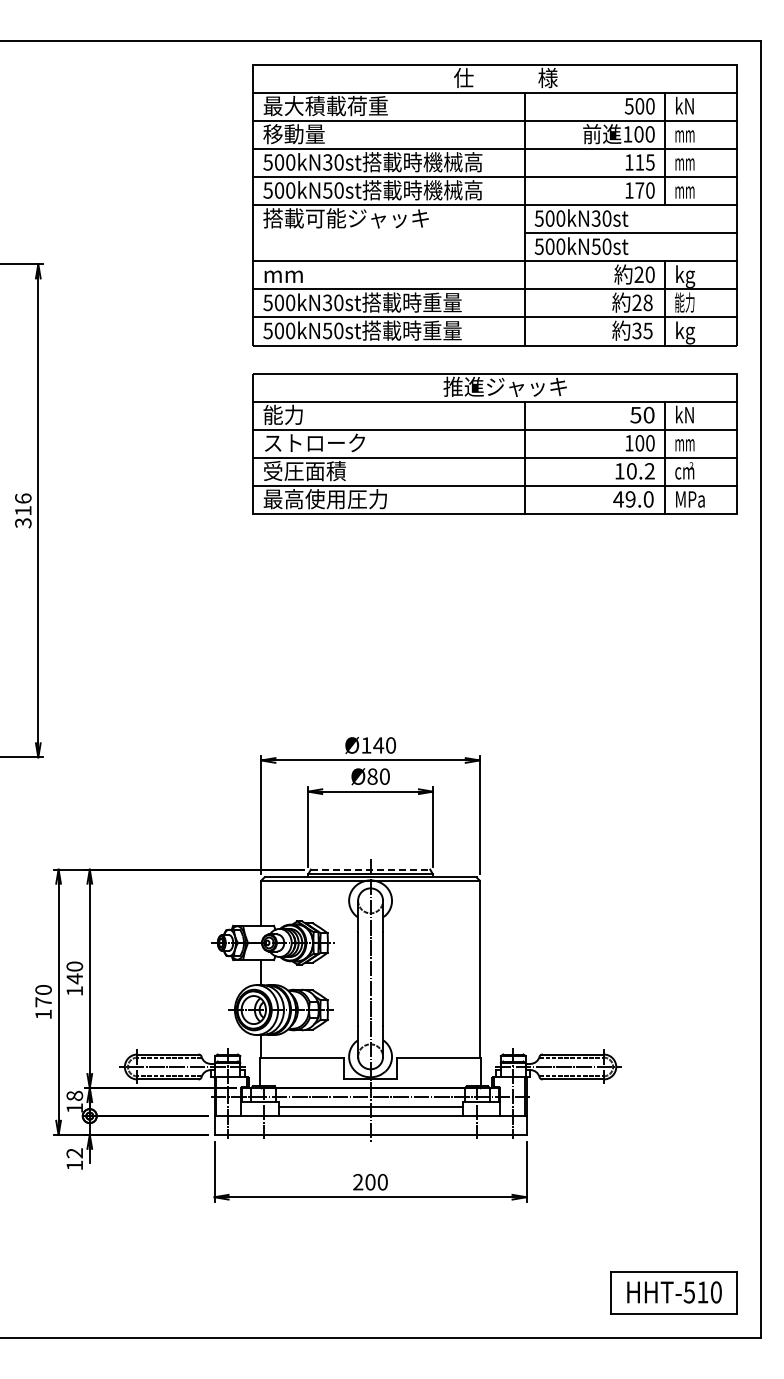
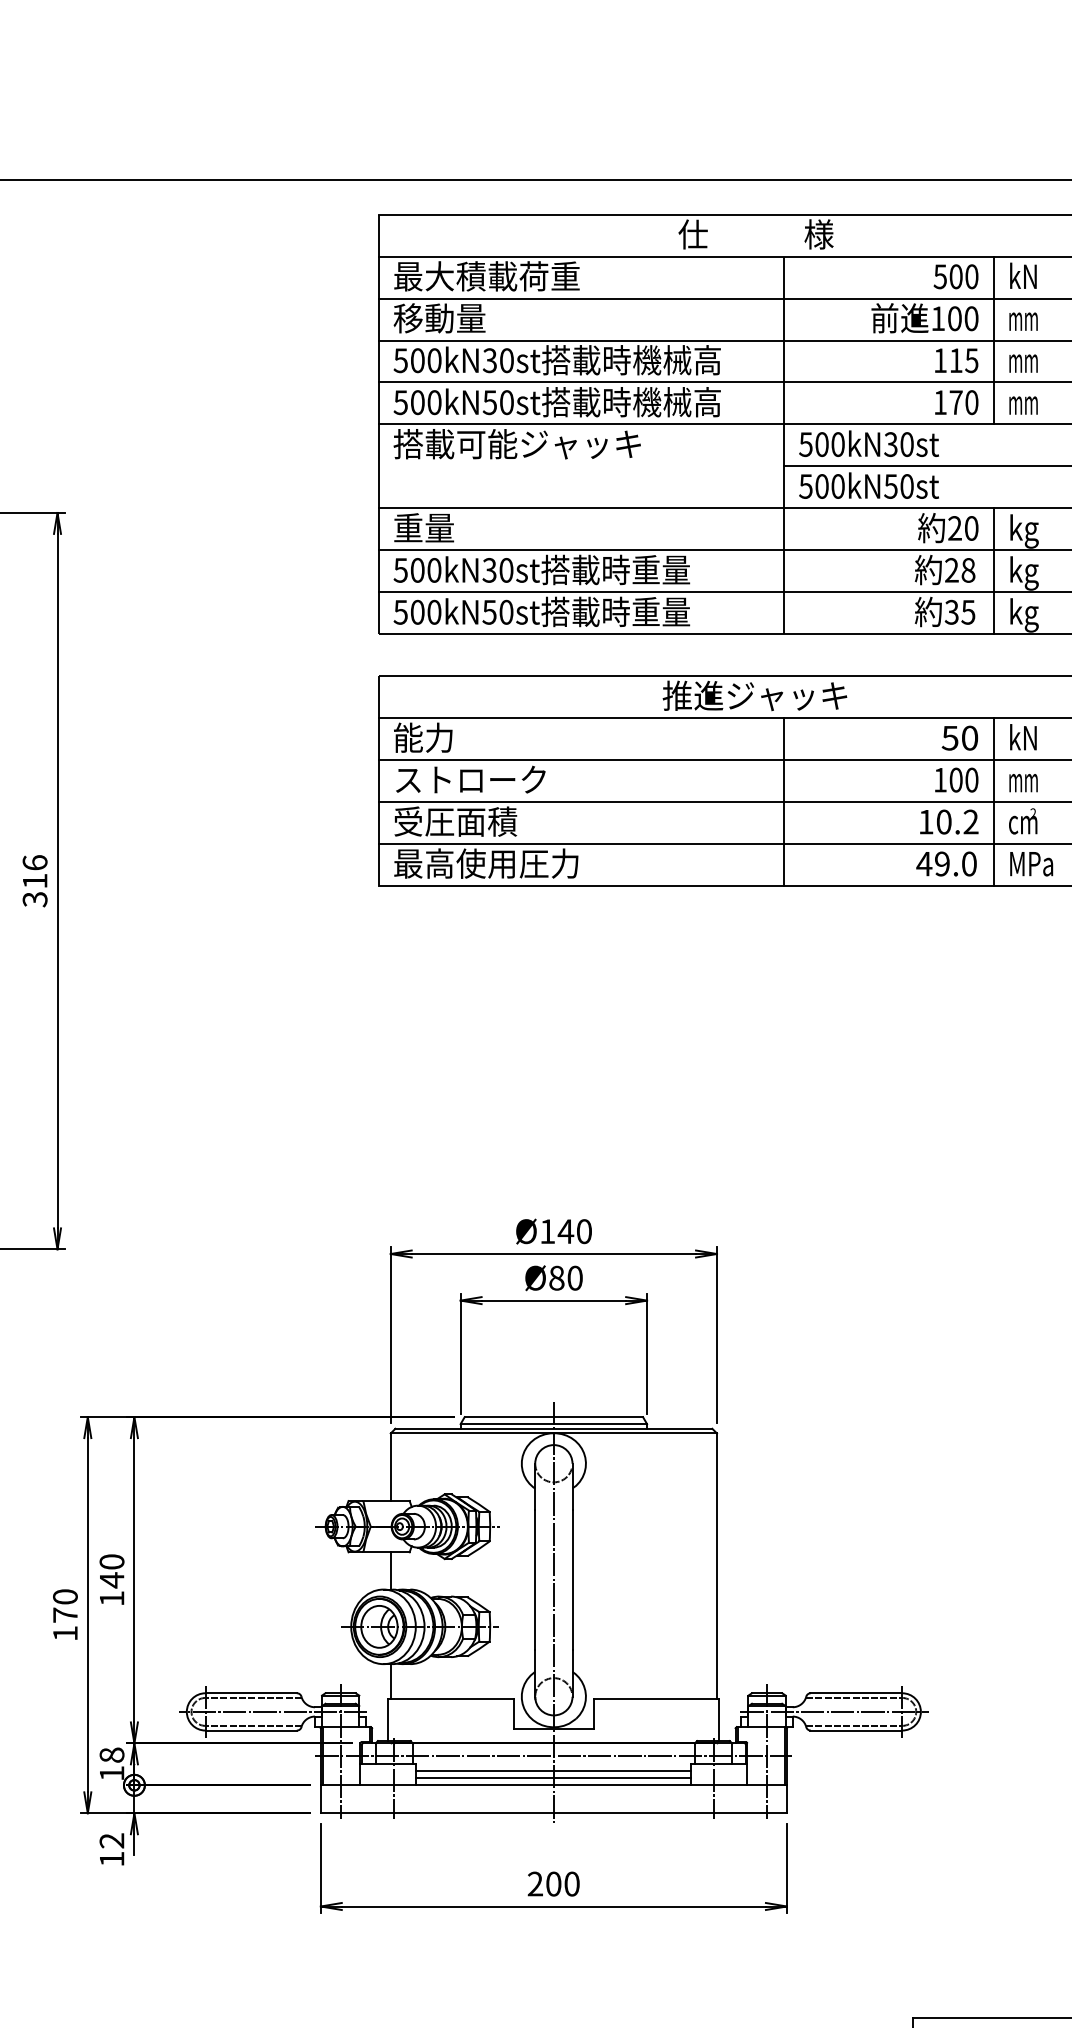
text: (283, 274) -> (423, 528), mm -> 重量
text: (684, 303) -> (1022, 571), 能力 -> kg
line: (370, 869) -> (553, 1416), dashed -> solid
line: (370, 1111) -> (553, 1778), added

